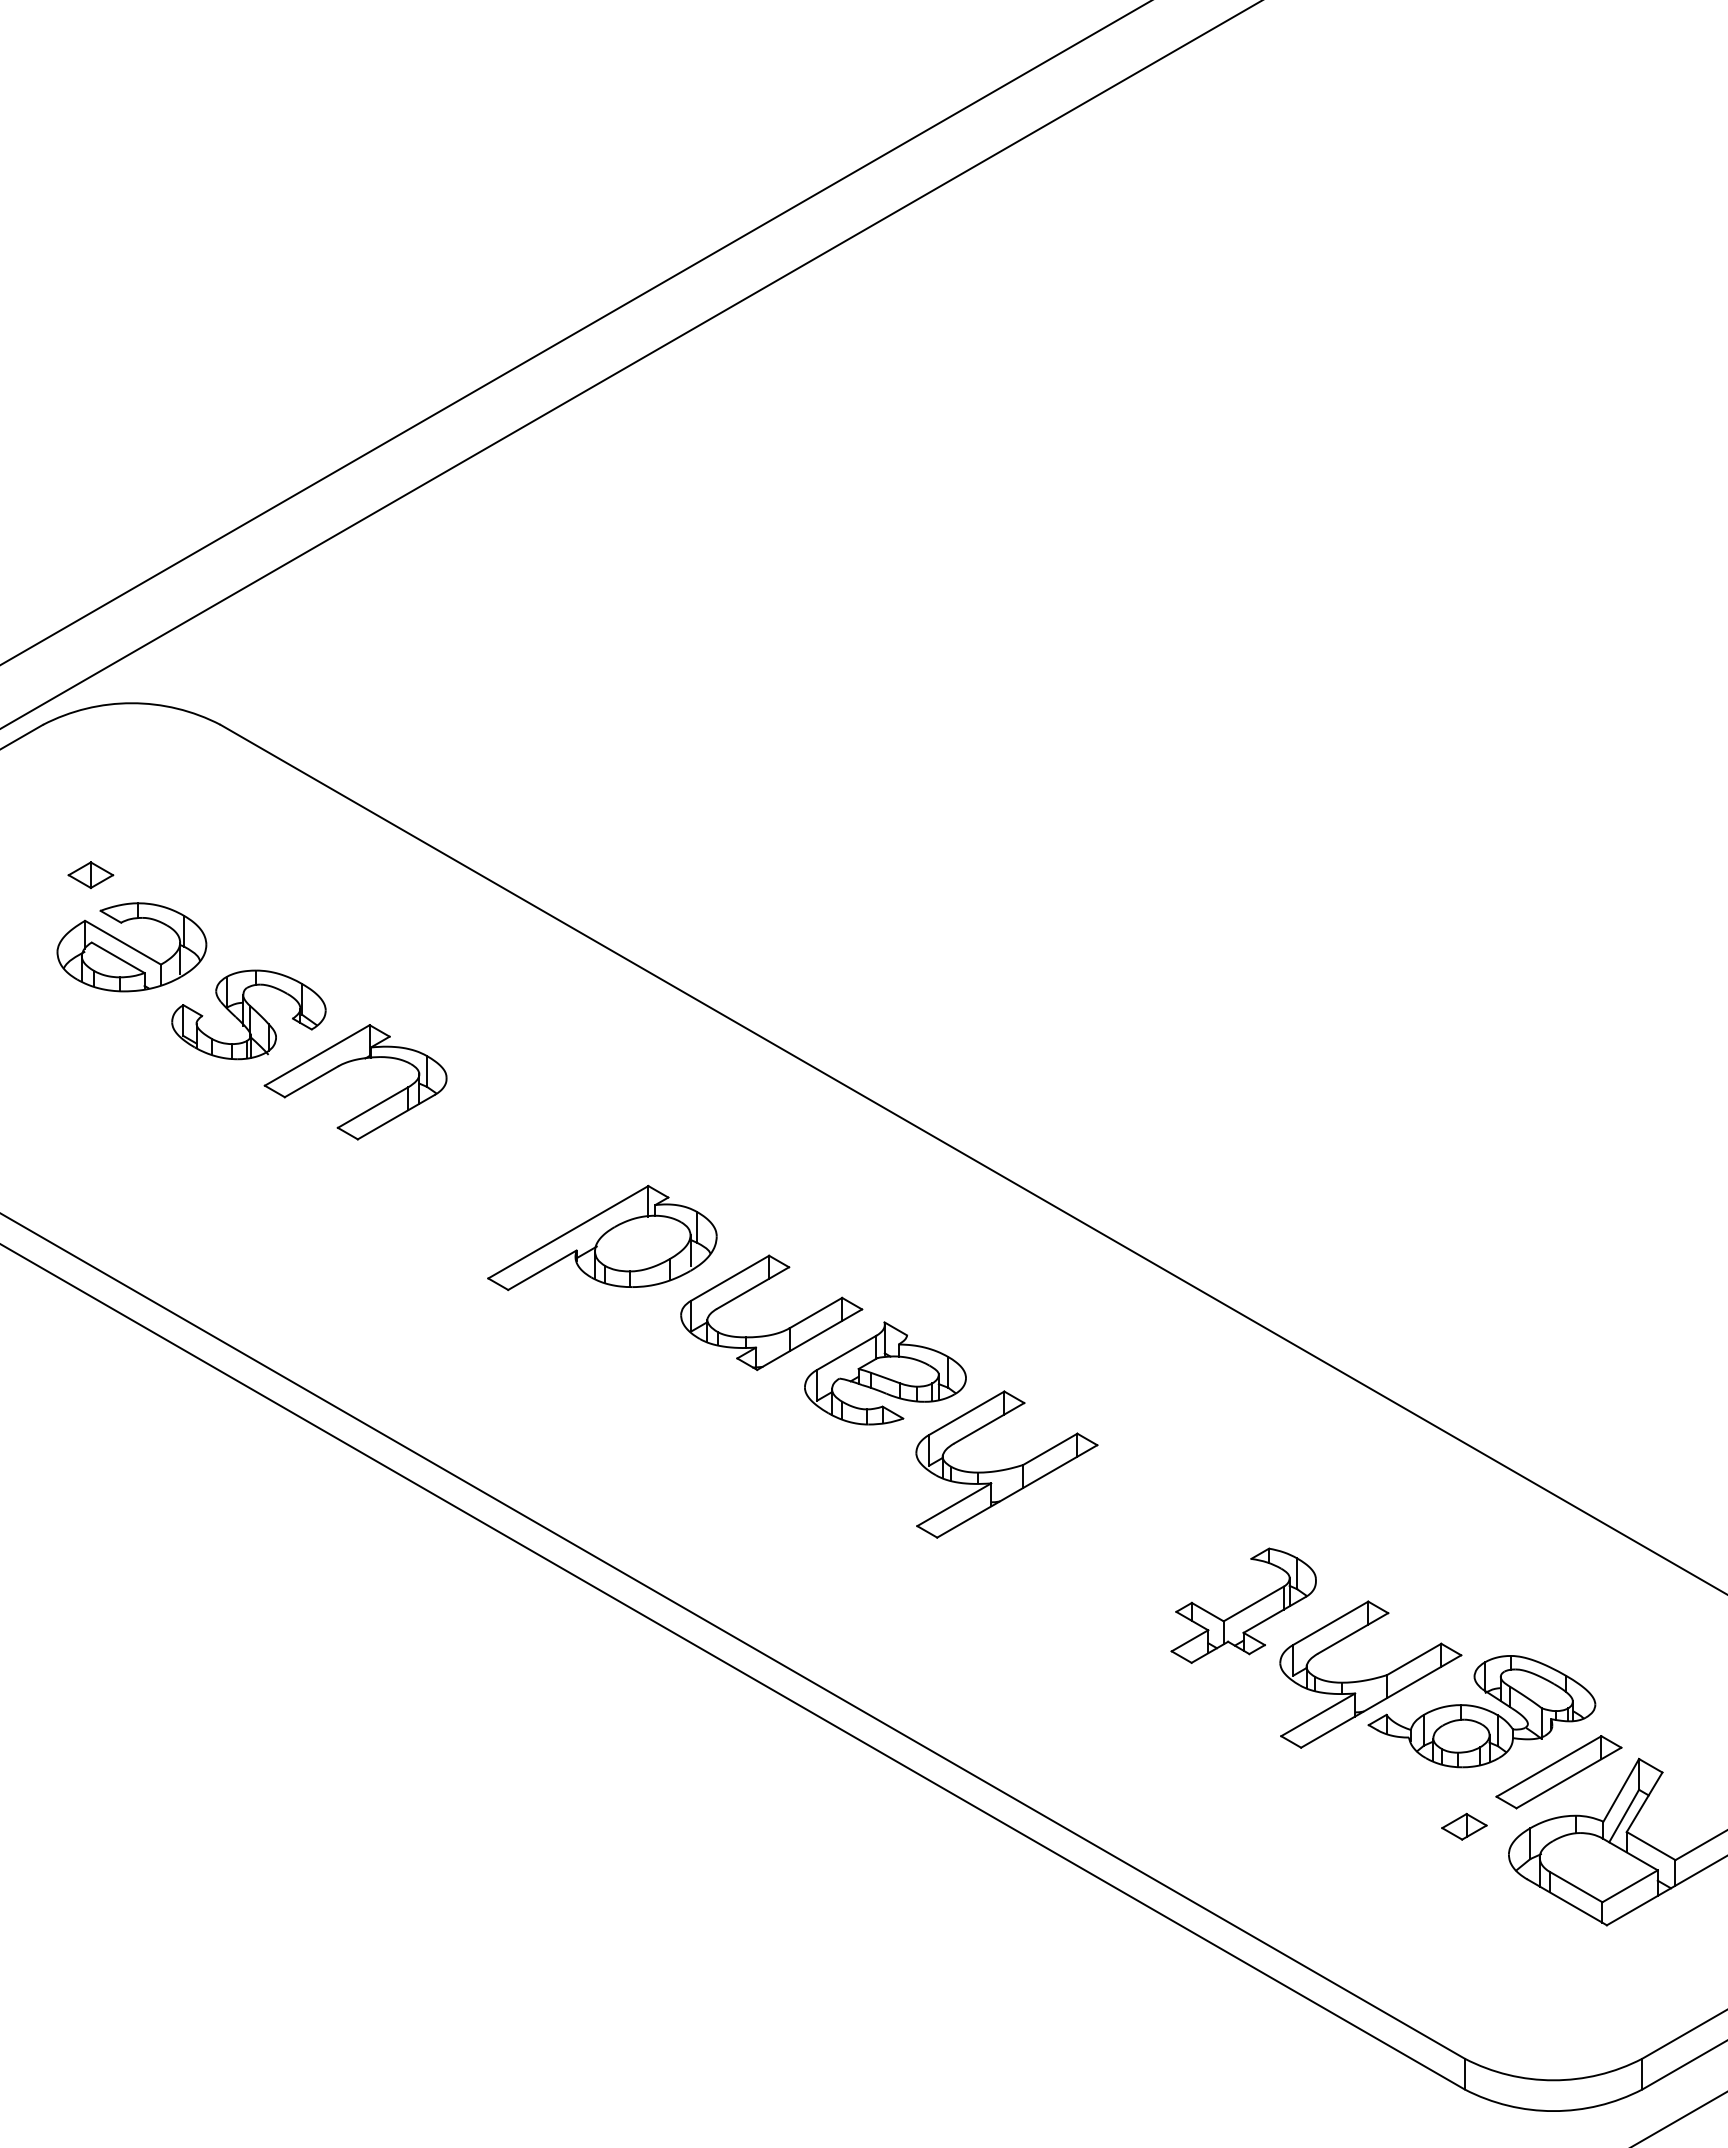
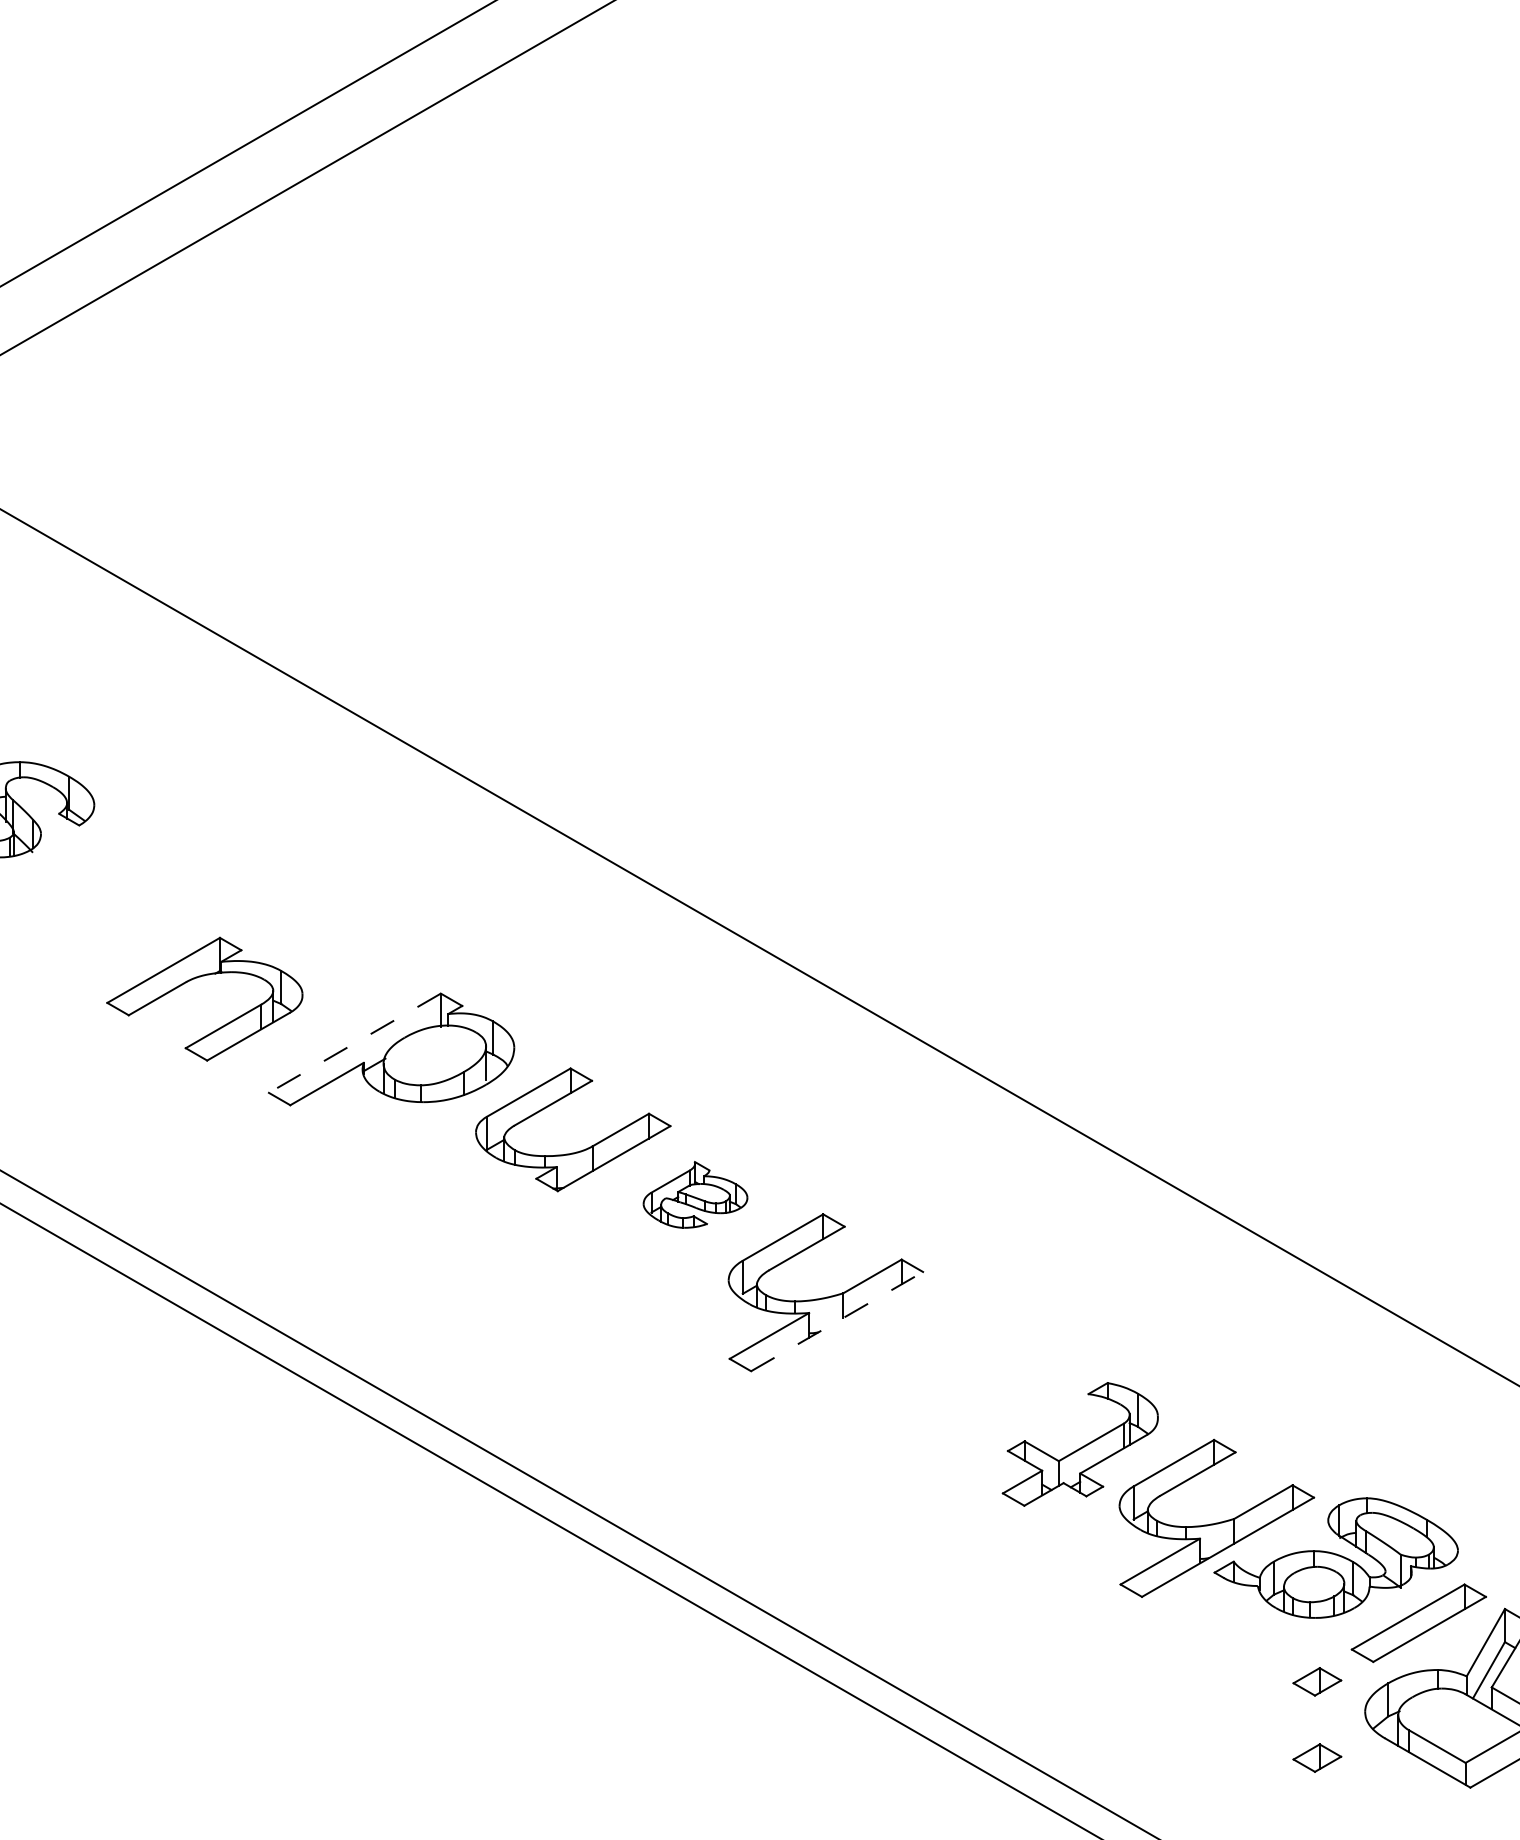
part: (350, 1062) -> (199, 977), moved
line: (567, 1232) -> (353, 1043), solid -> dashed
part: (885, 1373) -> (695, 1194), size x0.6
line: (1017, 1491) -> (837, 1321), solid -> dashed
part: (1464, 1897) -> (1317, 1757), added

